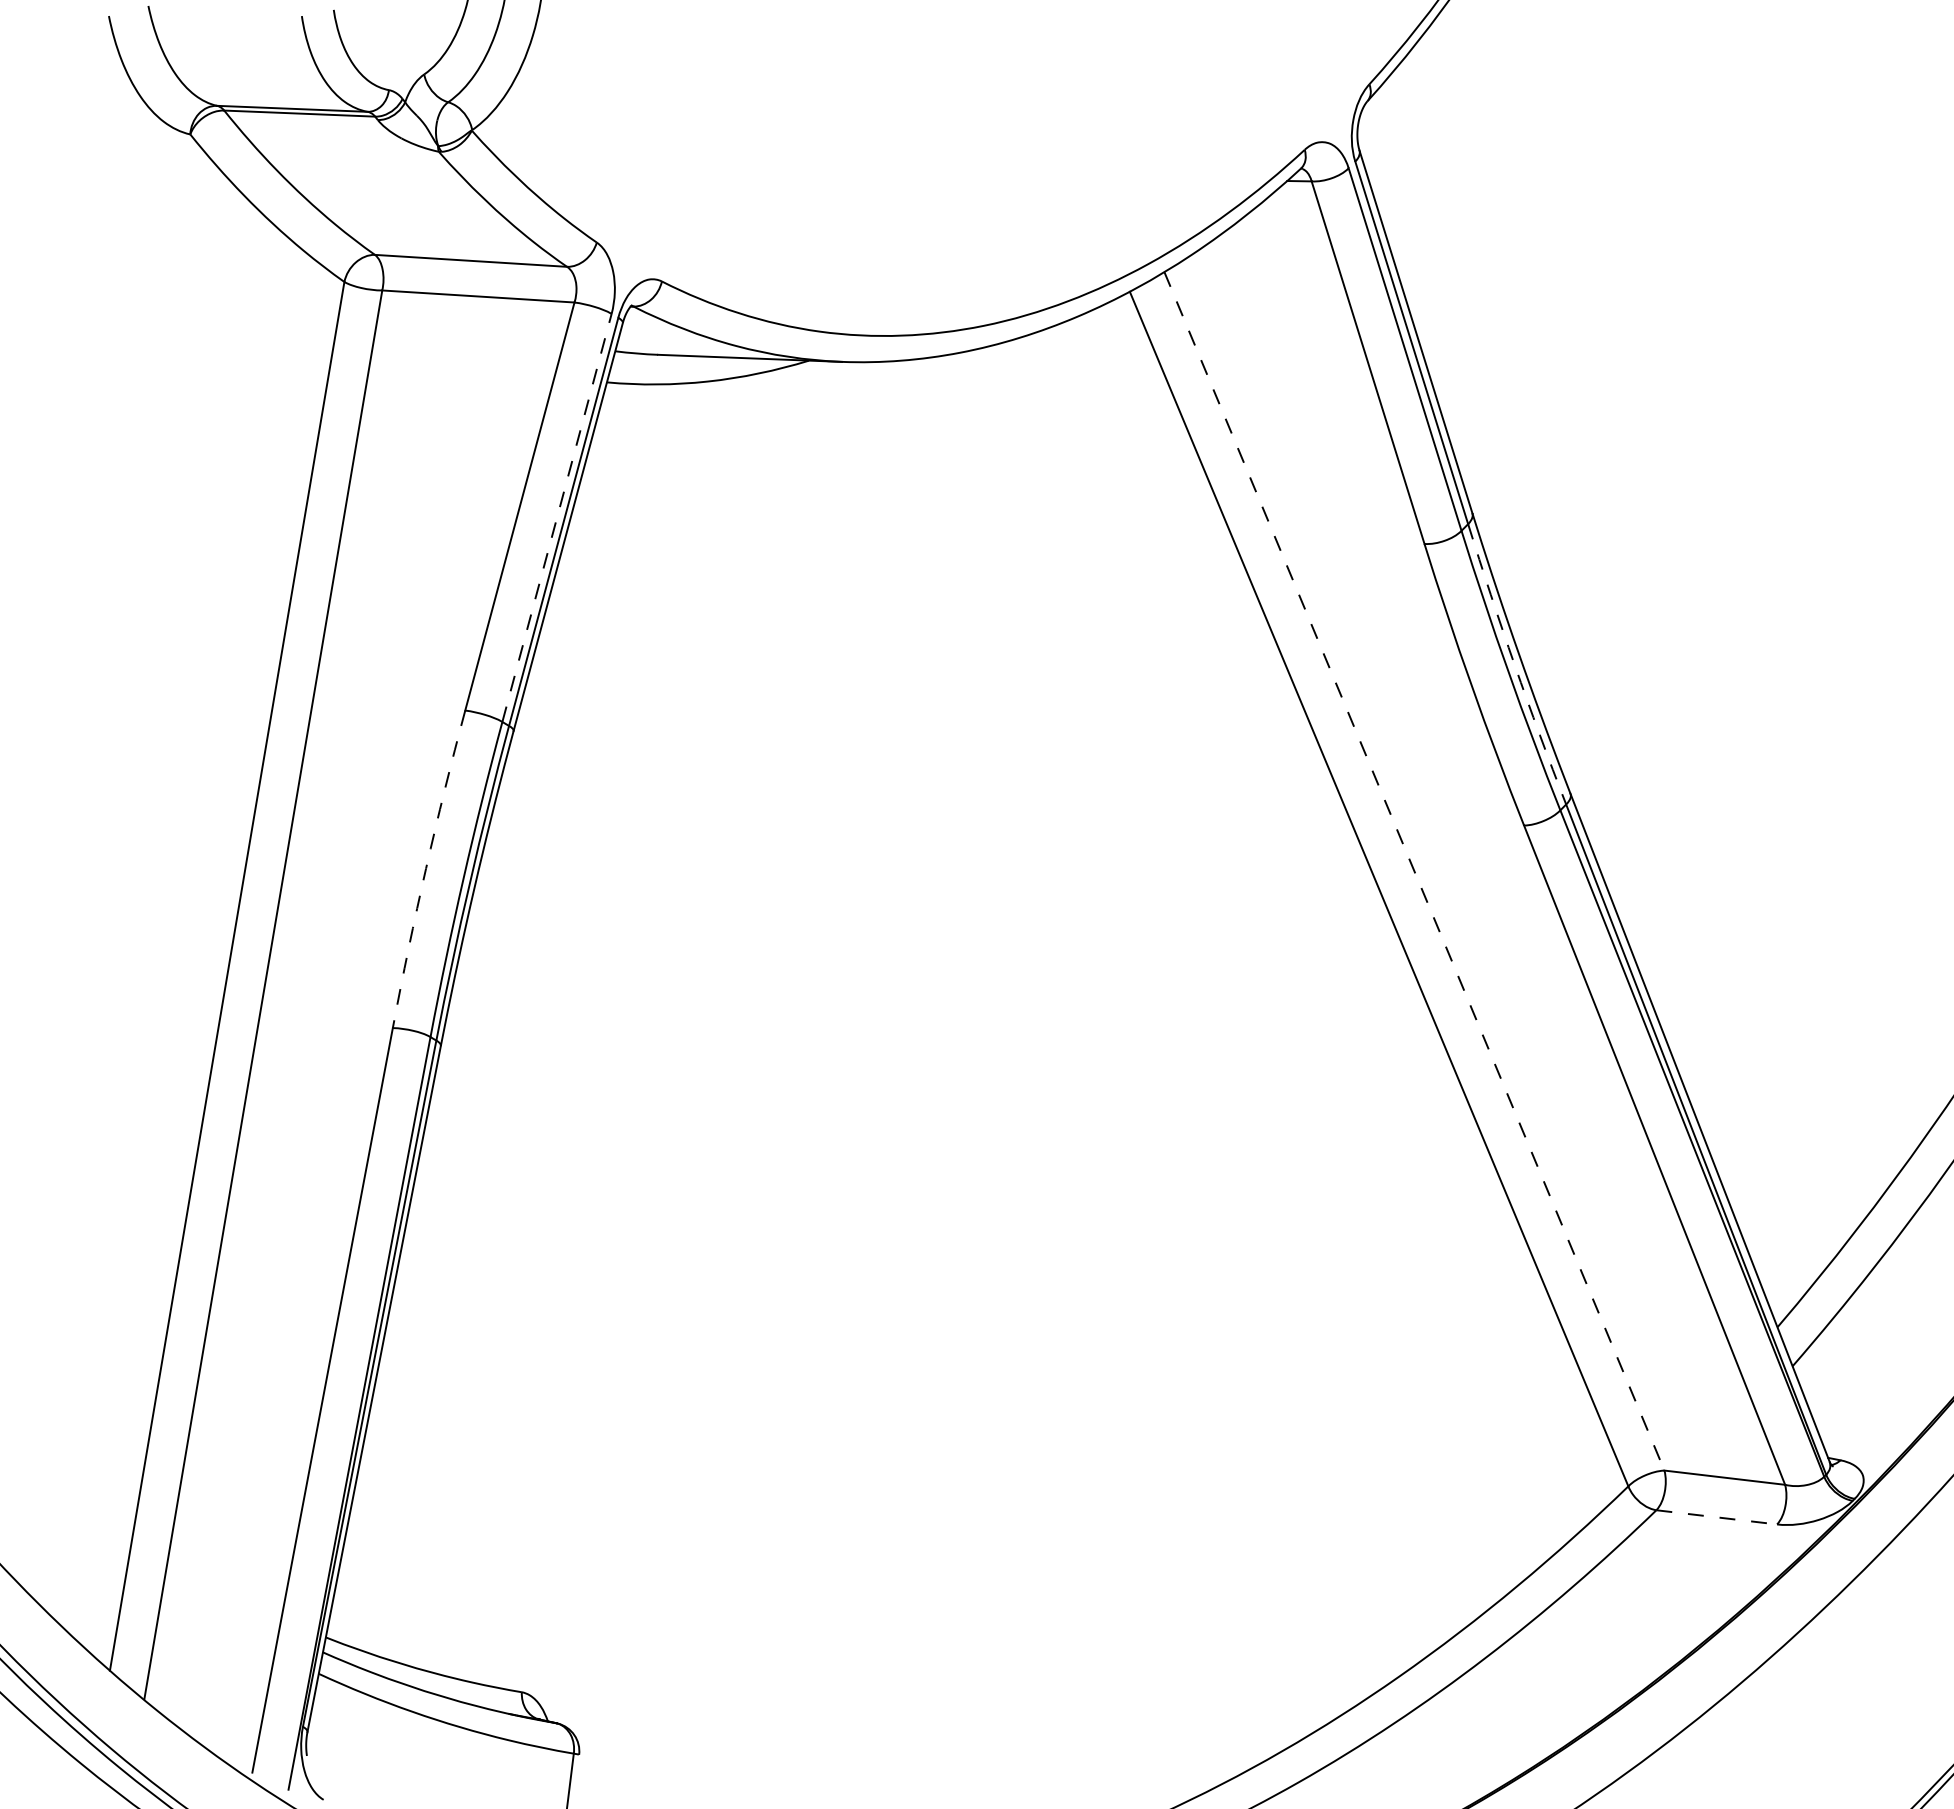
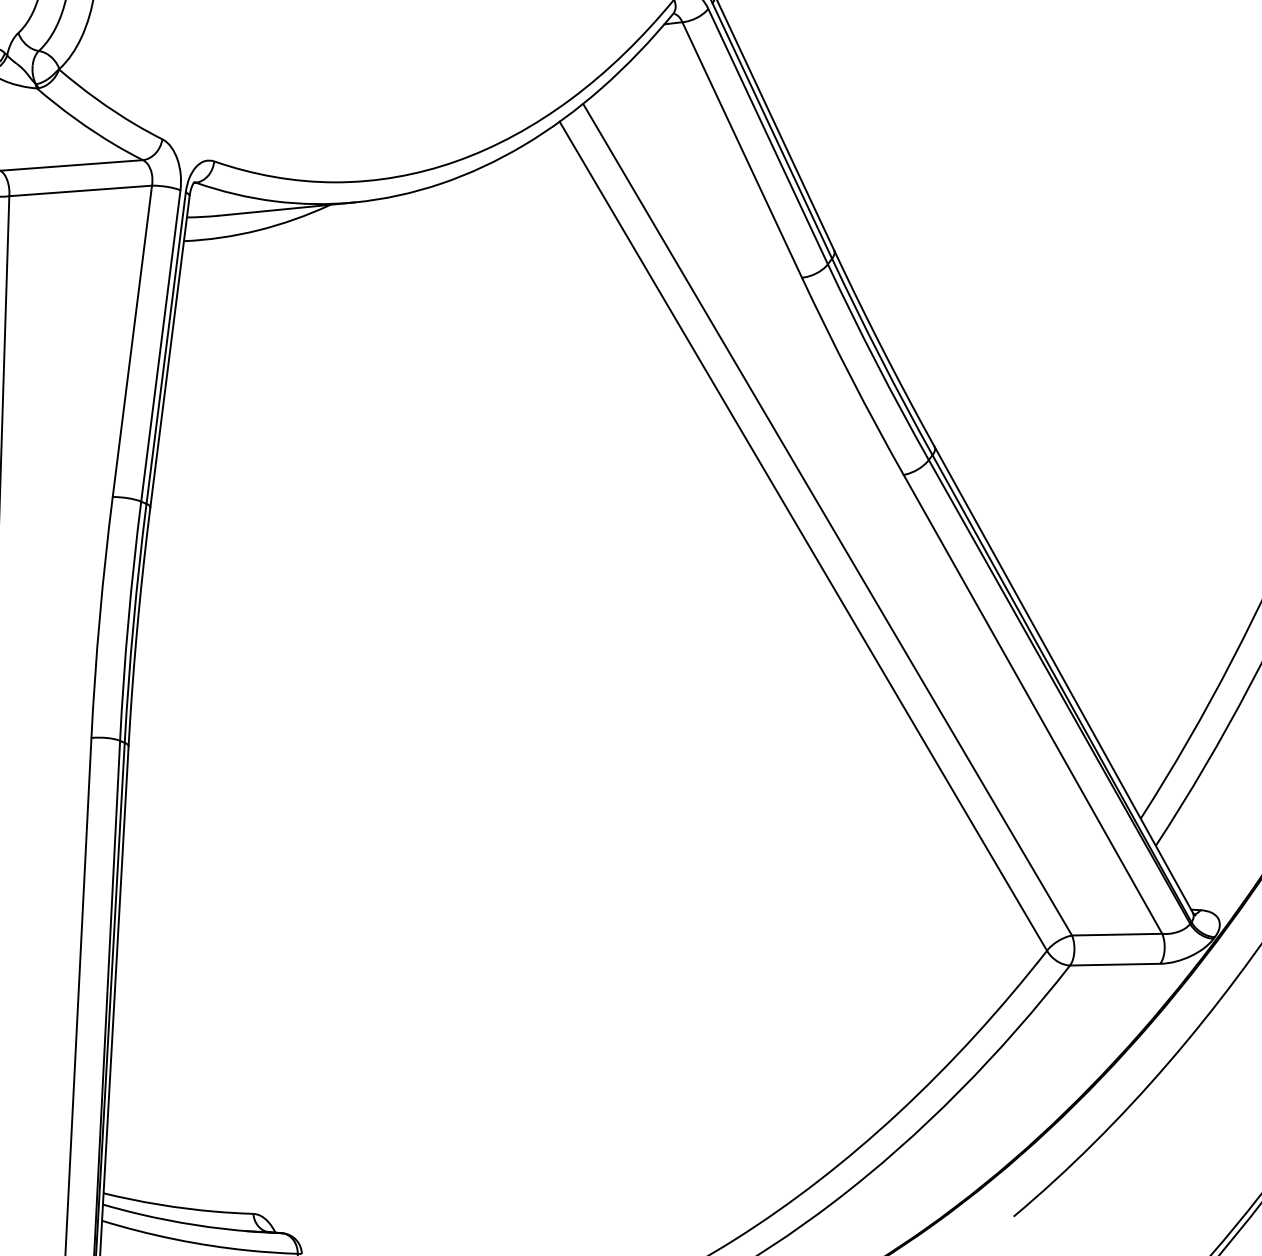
line: (557, 517) -> (161, 345), dashed -> solid
arc: (1514, 665) -> (880, 358), dashed -> solid
arc: (426, 868) -> (100, 617), dashed -> solid
line: (1414, 871) -> (827, 519), dashed -> solid
line: (1716, 1517) -> (1115, 964), dashed -> solid

